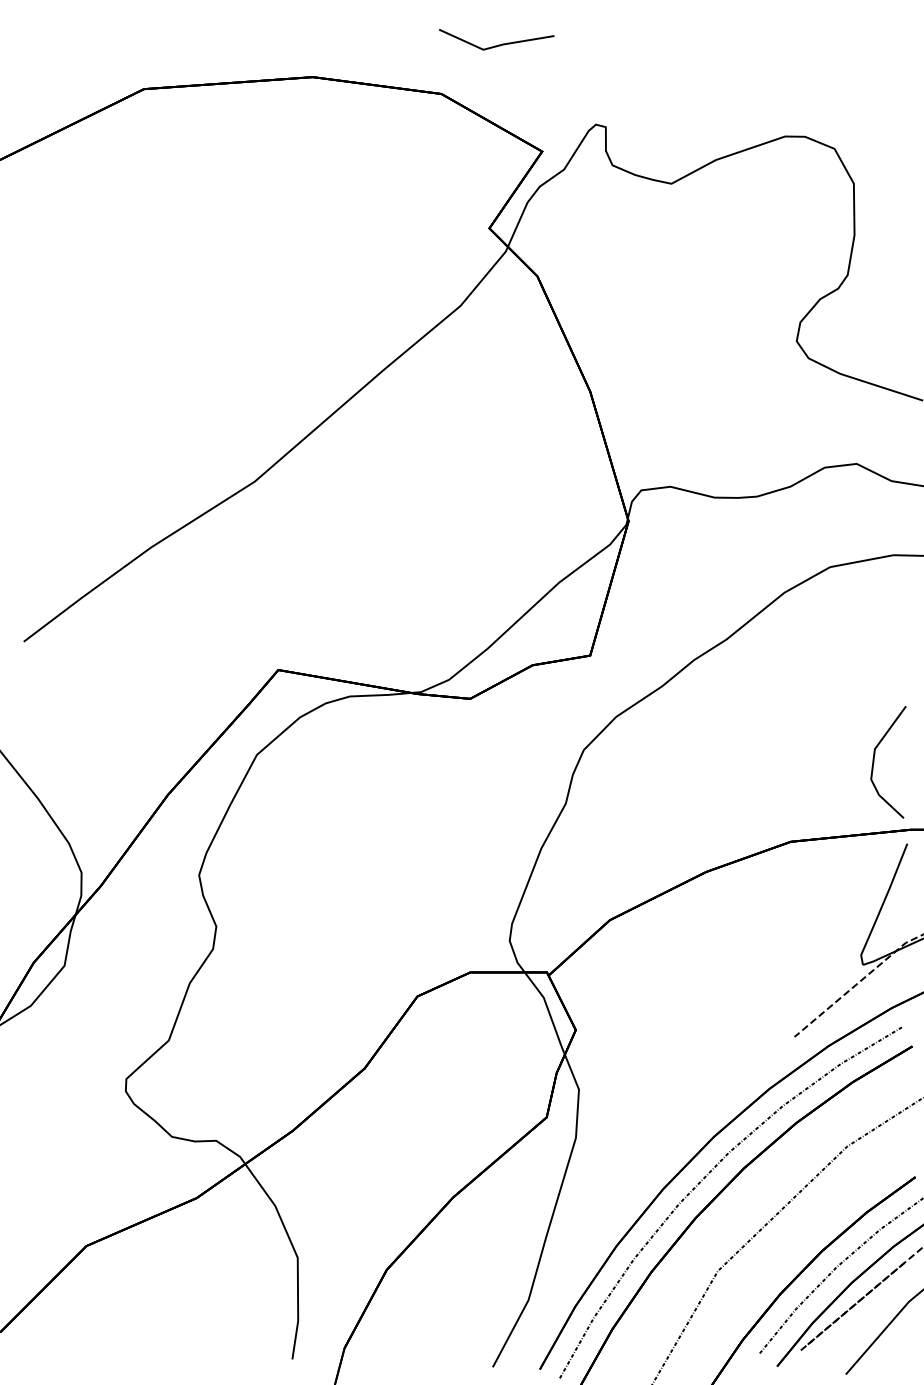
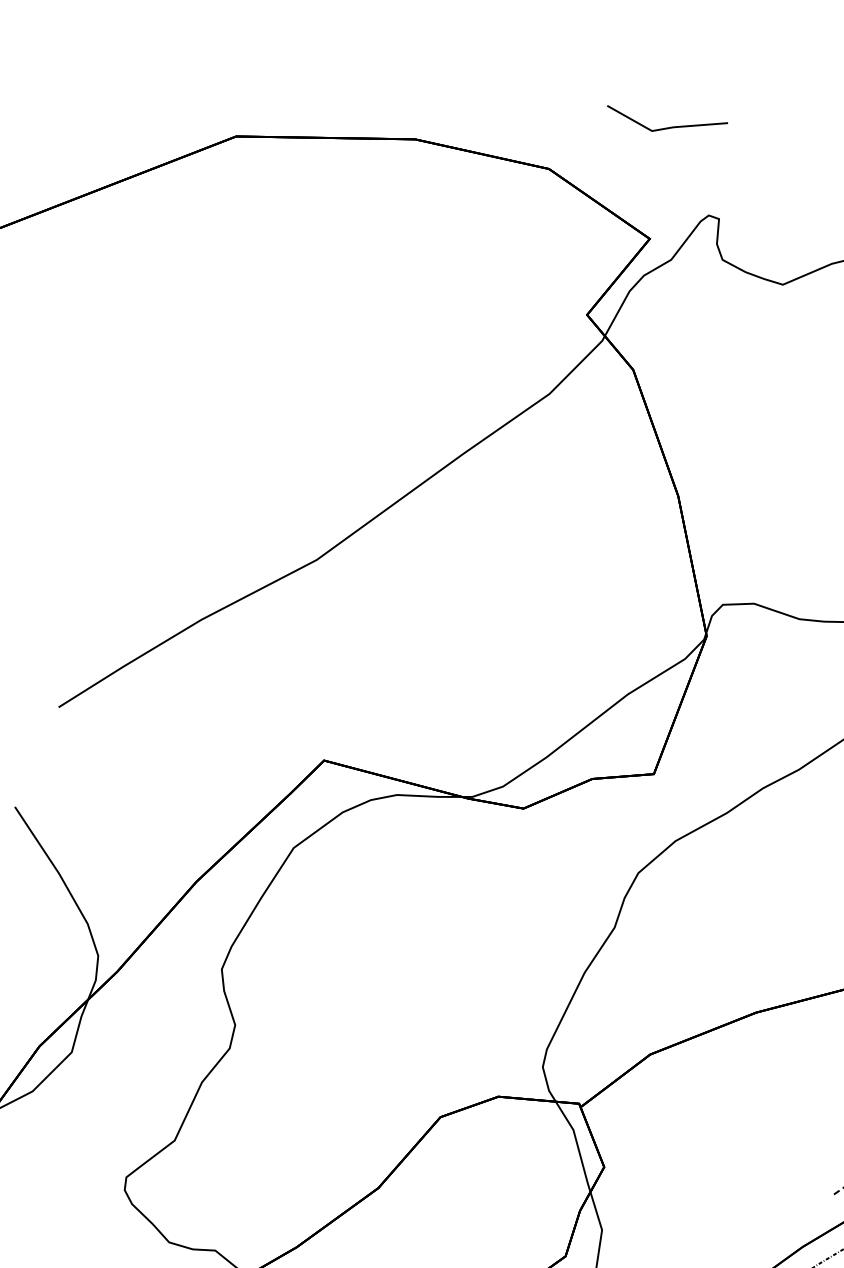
part: (496, 39) -> (666, 121), moved

